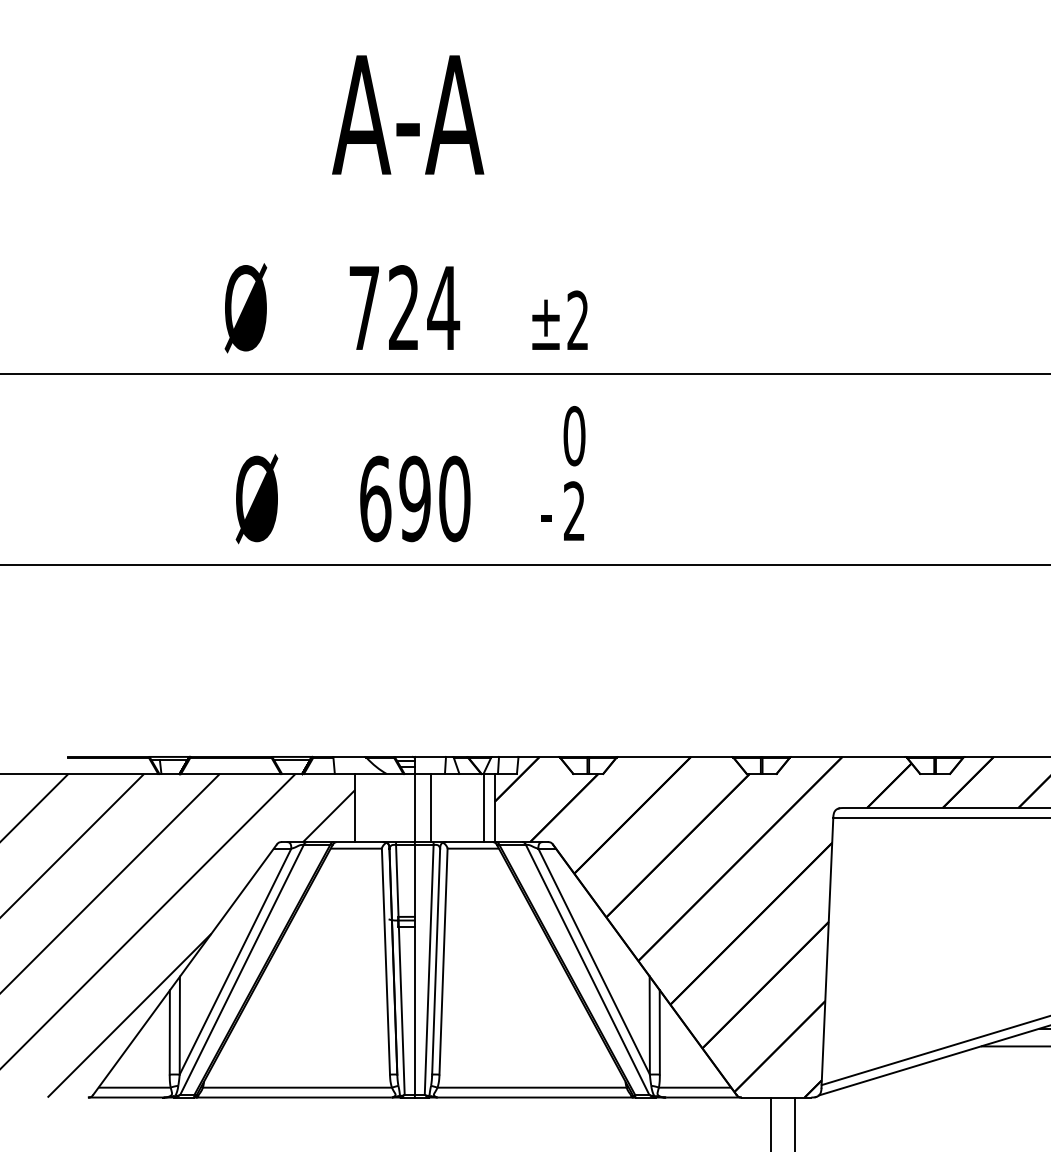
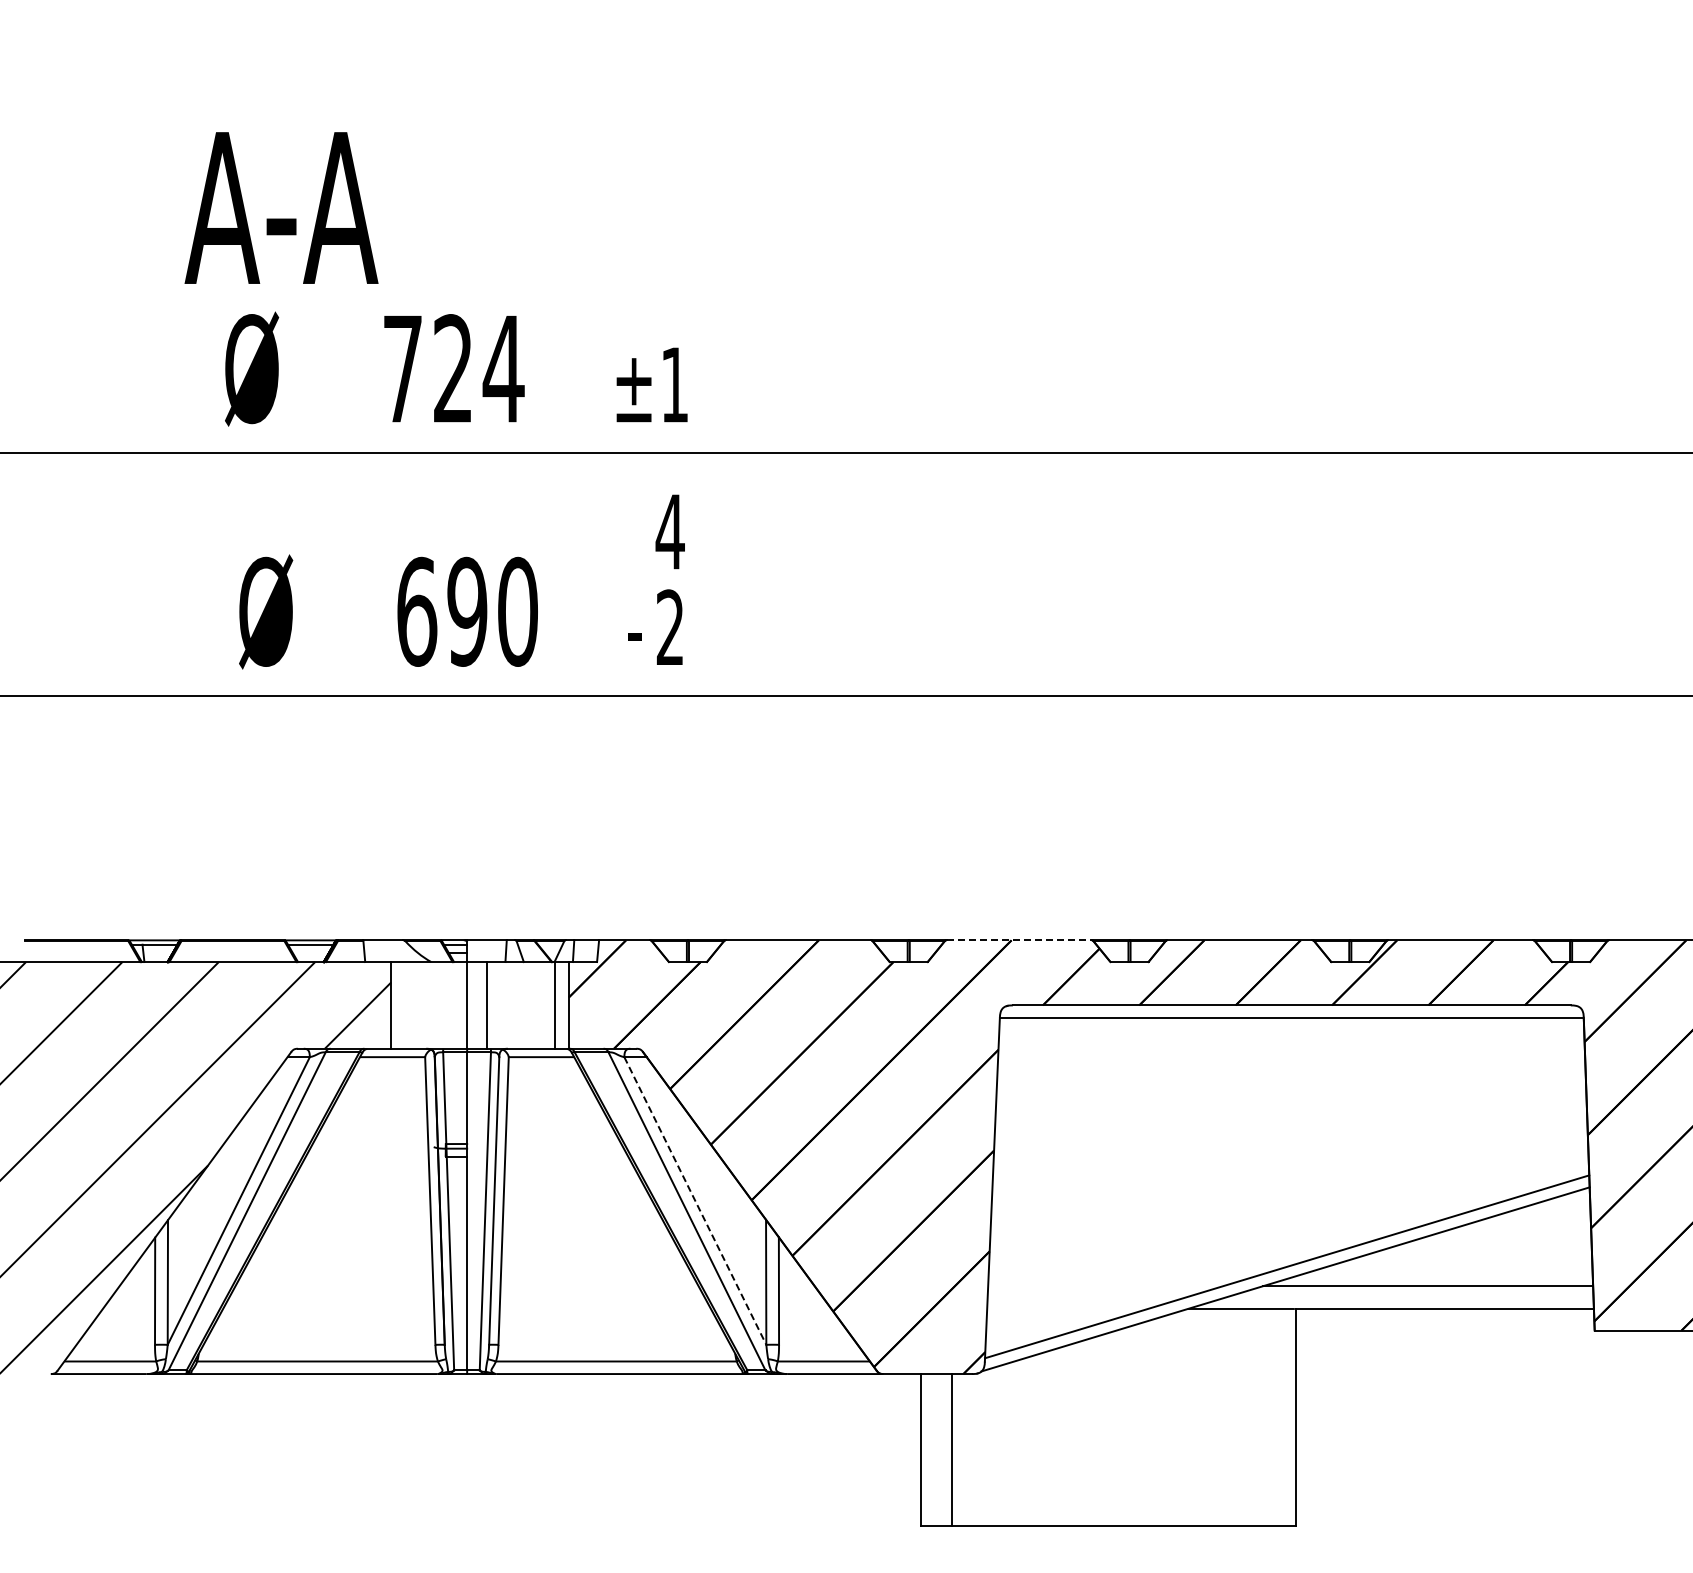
text: (408, 114) -> (281, 207), moved
text: (577, 320) -> (674, 384), ±2 -> ±1
text: (573, 435) -> (669, 531), 0 -> 4
line: (848, 757) -> (1019, 940), solid -> dashed
line: (594, 962) -> (695, 1201), solid -> dashed

